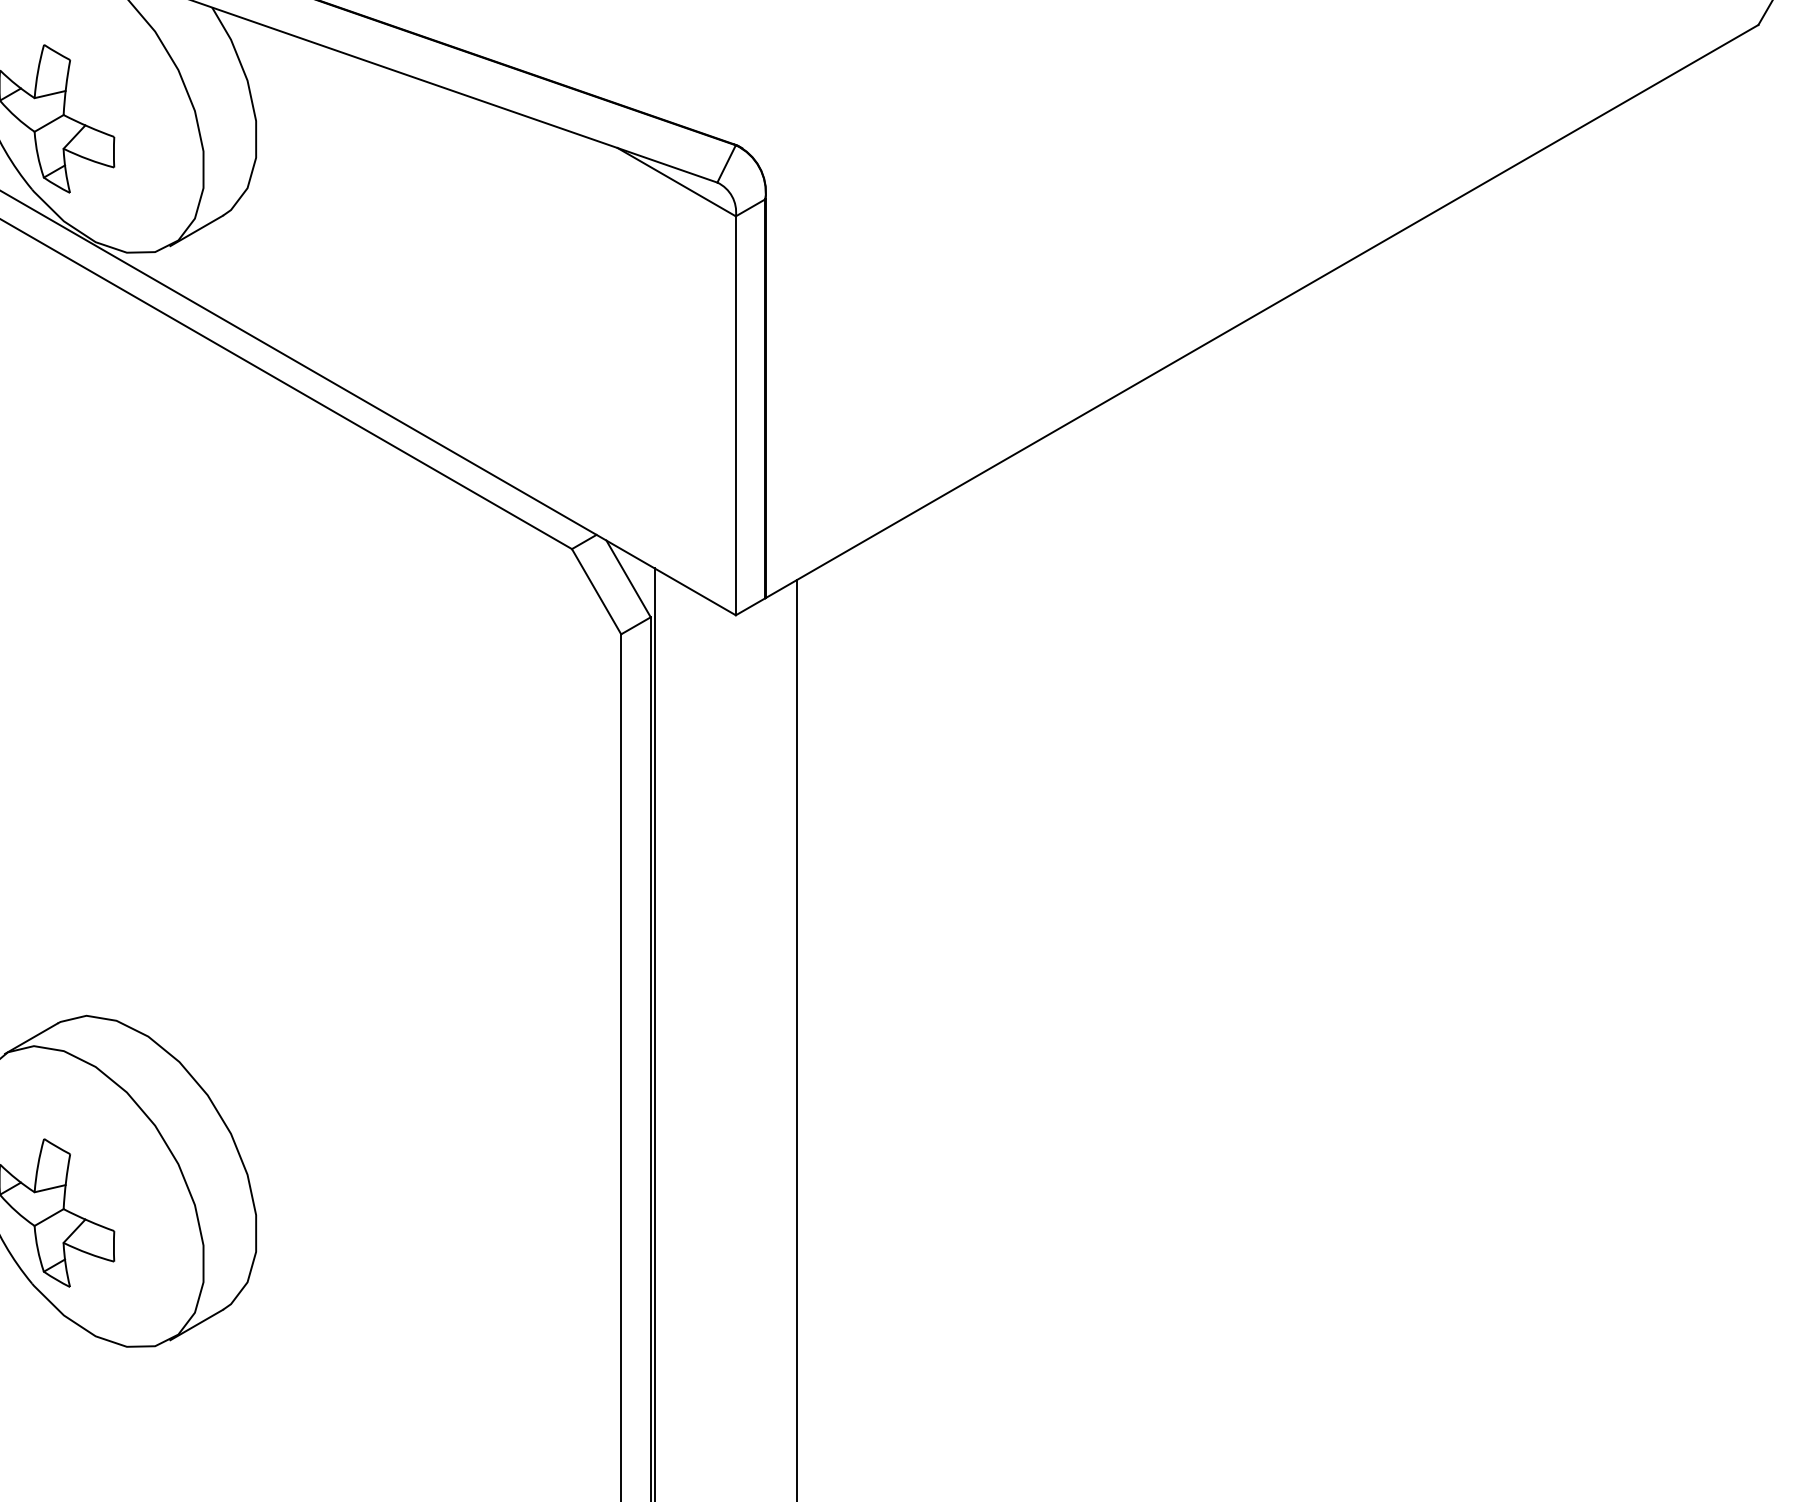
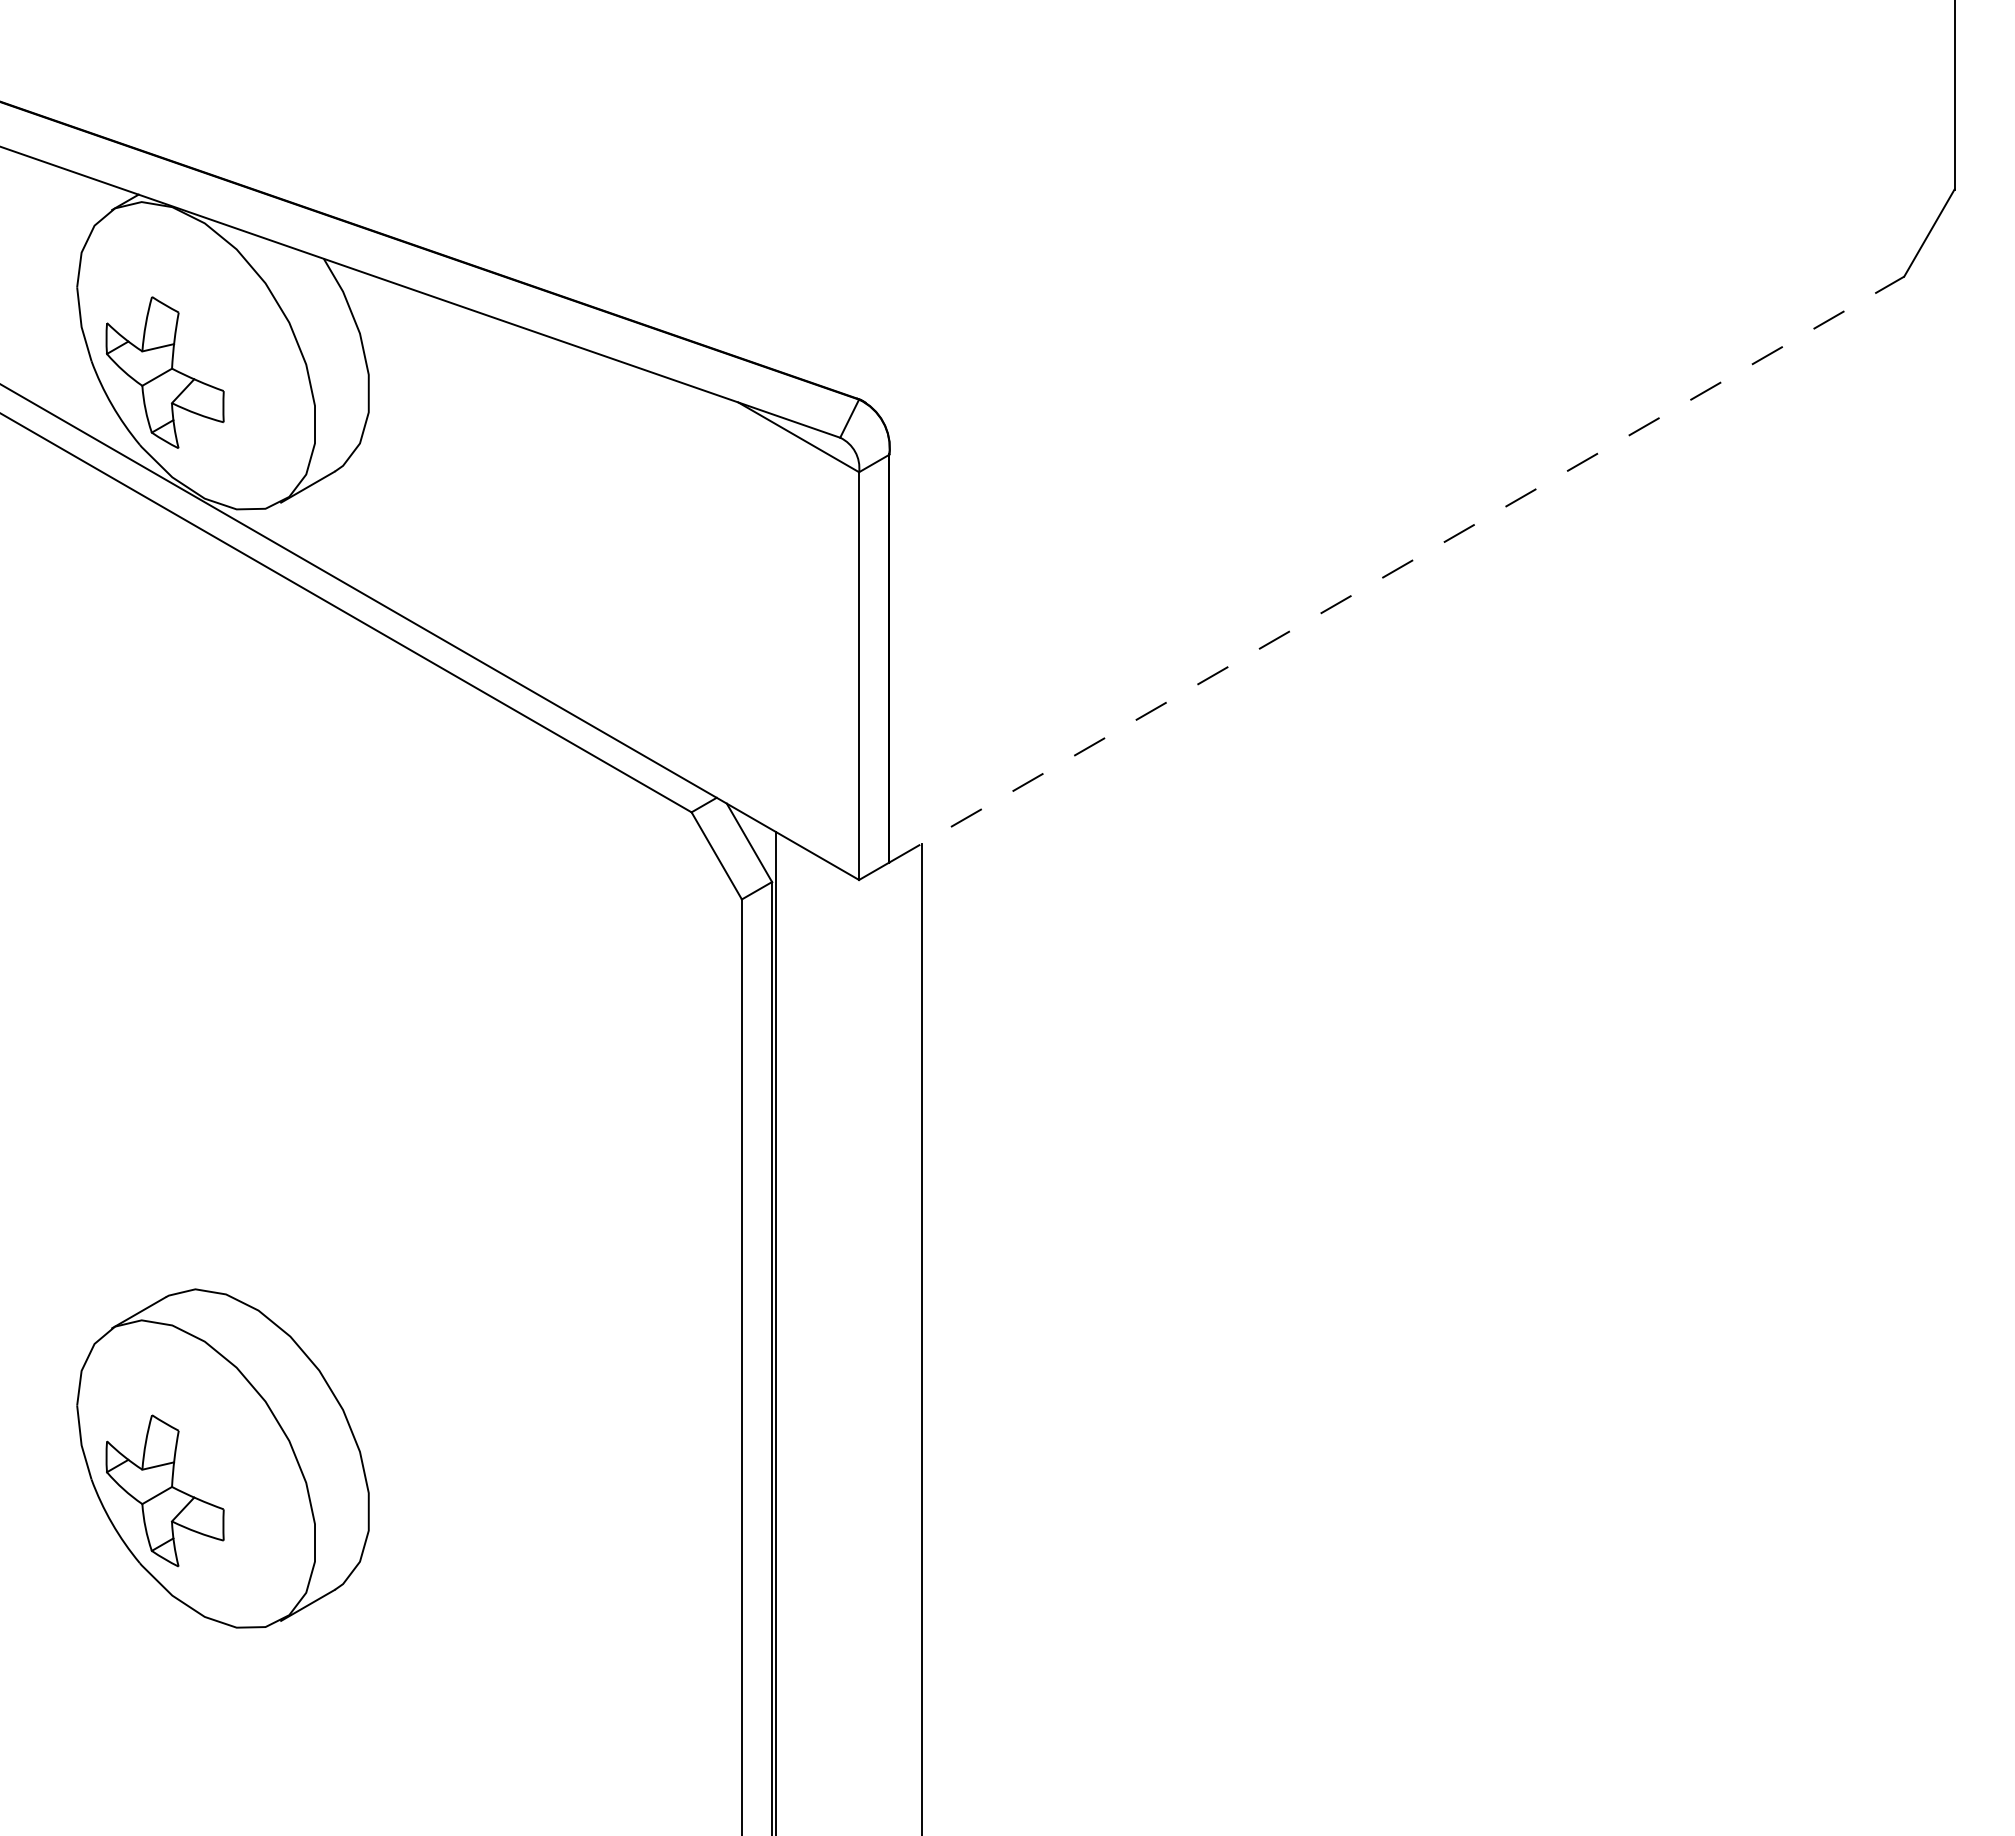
line: (1261, 311) -> (1396, 569), solid -> dashed

